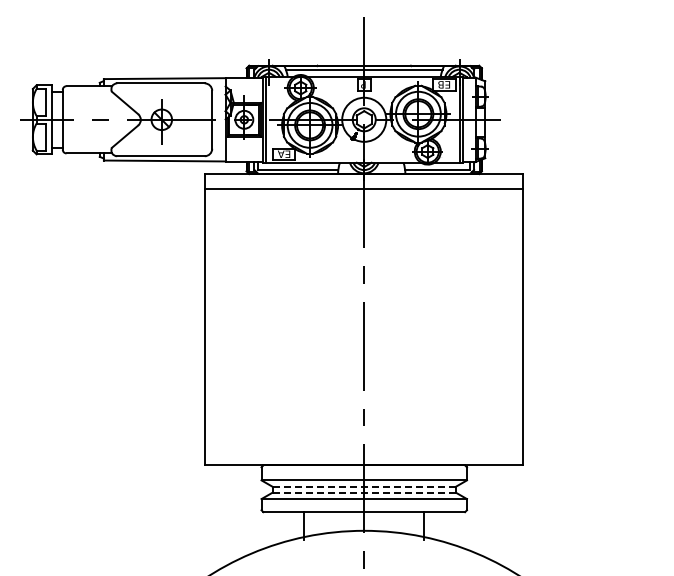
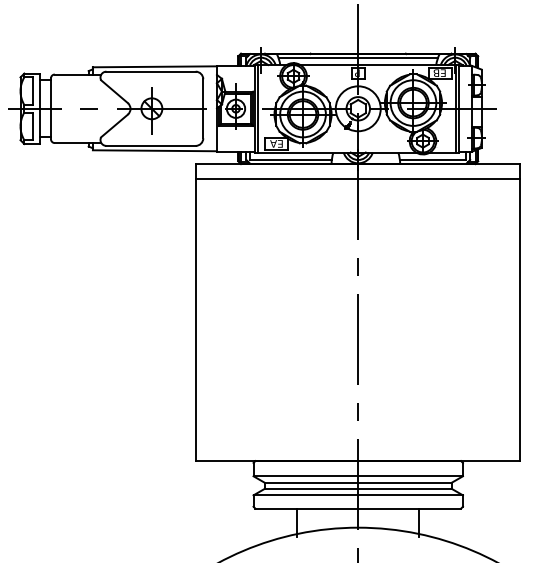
line: (364, 486) -> (358, 482), dashed -> solid
line: (364, 492) -> (358, 488), dashed -> solid

